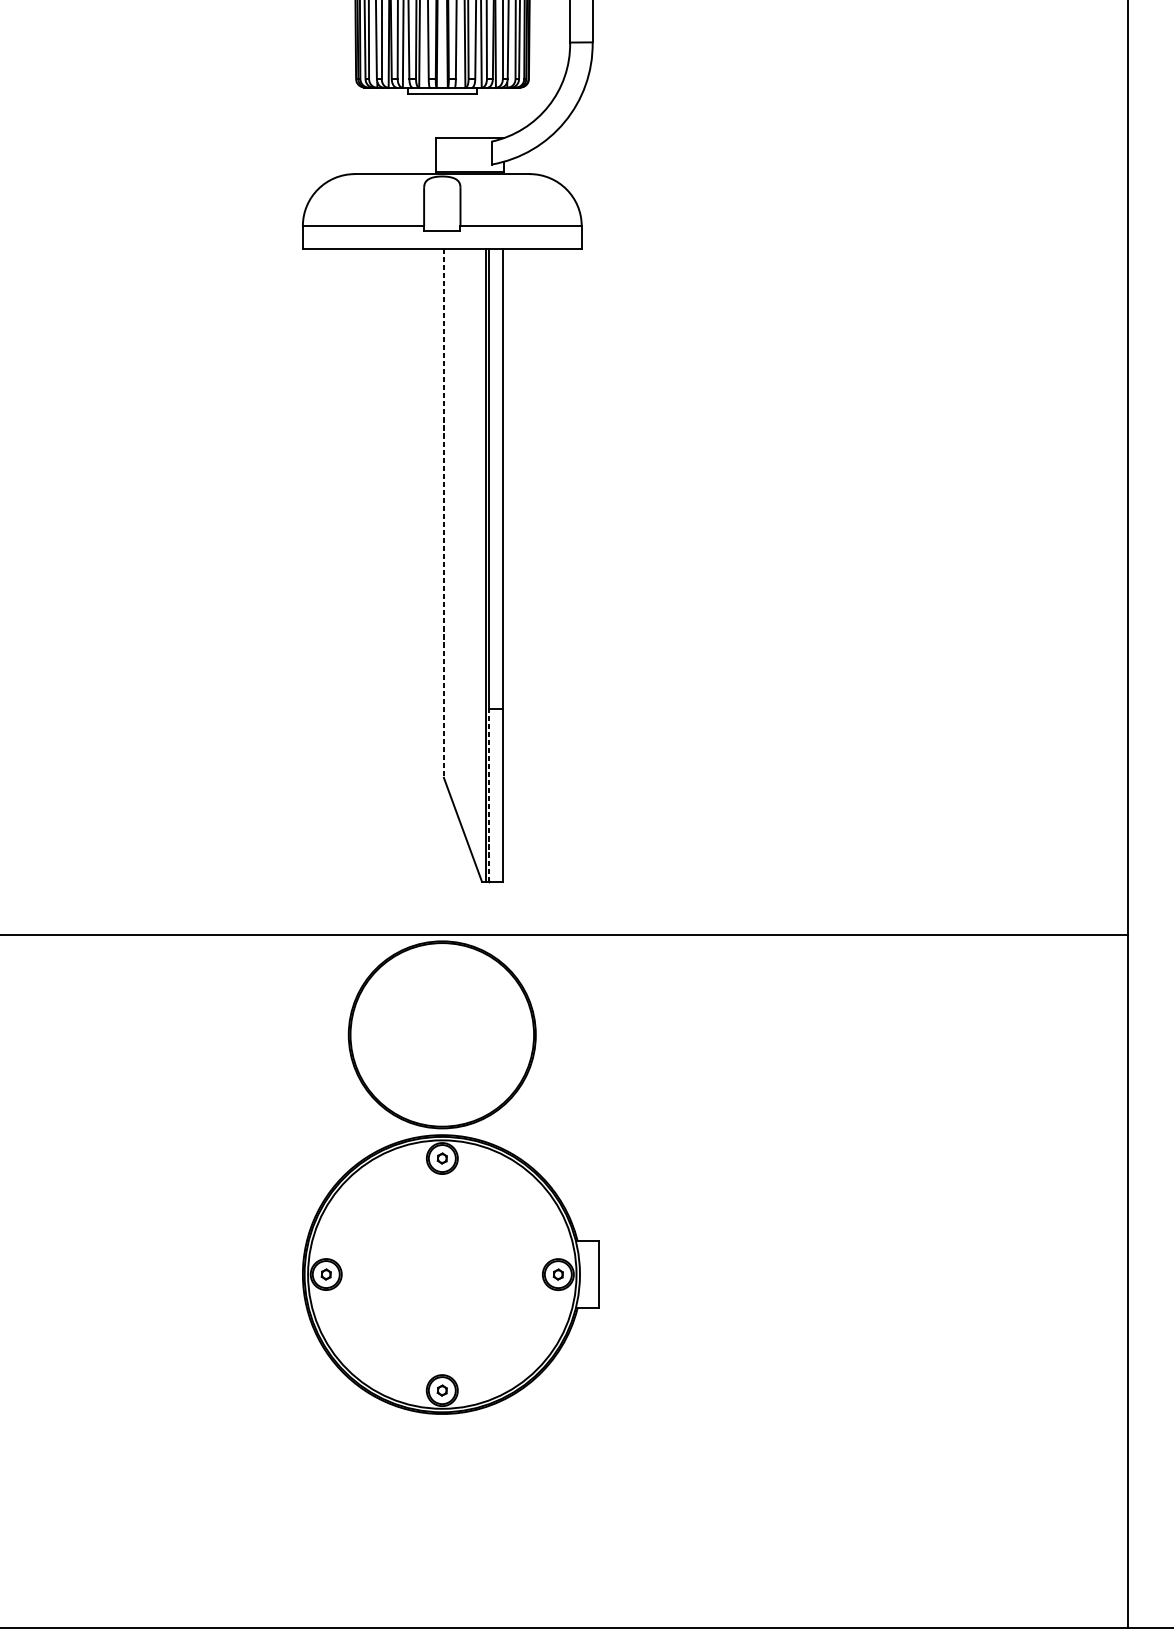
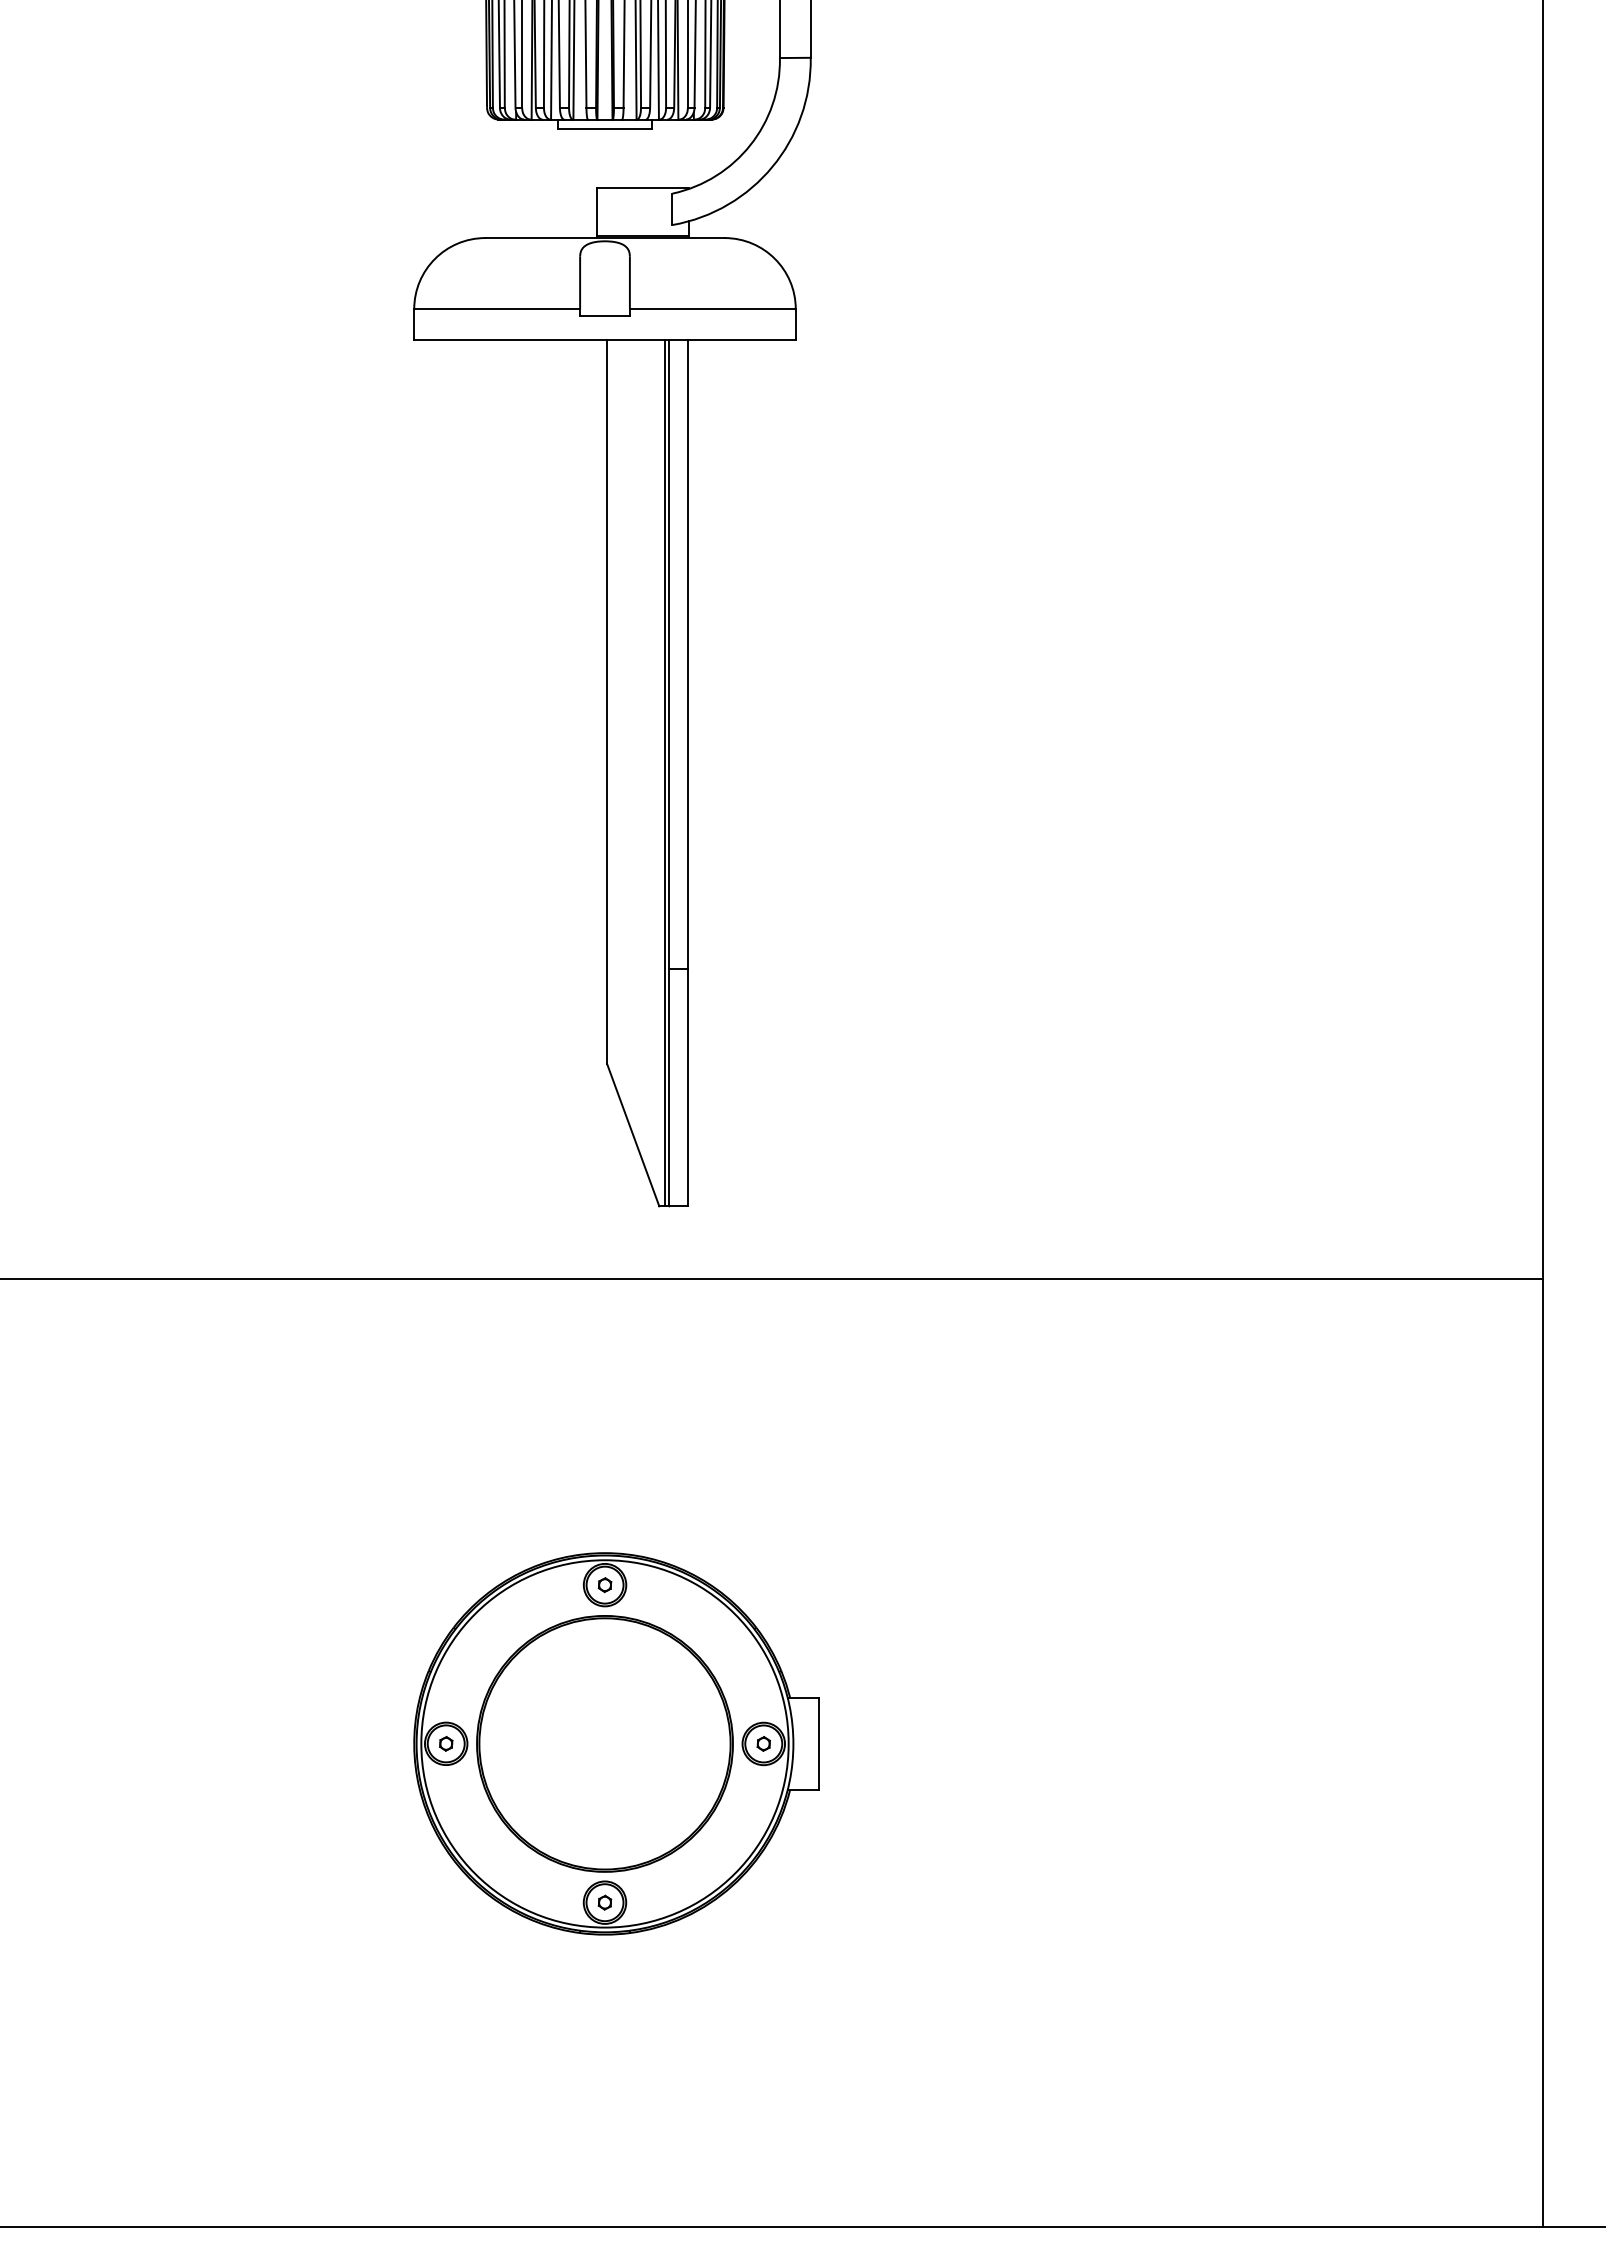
line: (444, 513) -> (607, 702), dashed -> solid
line: (489, 794) -> (669, 1087), dashed -> solid
part: (441, 1034) -> (604, 1743), moved

